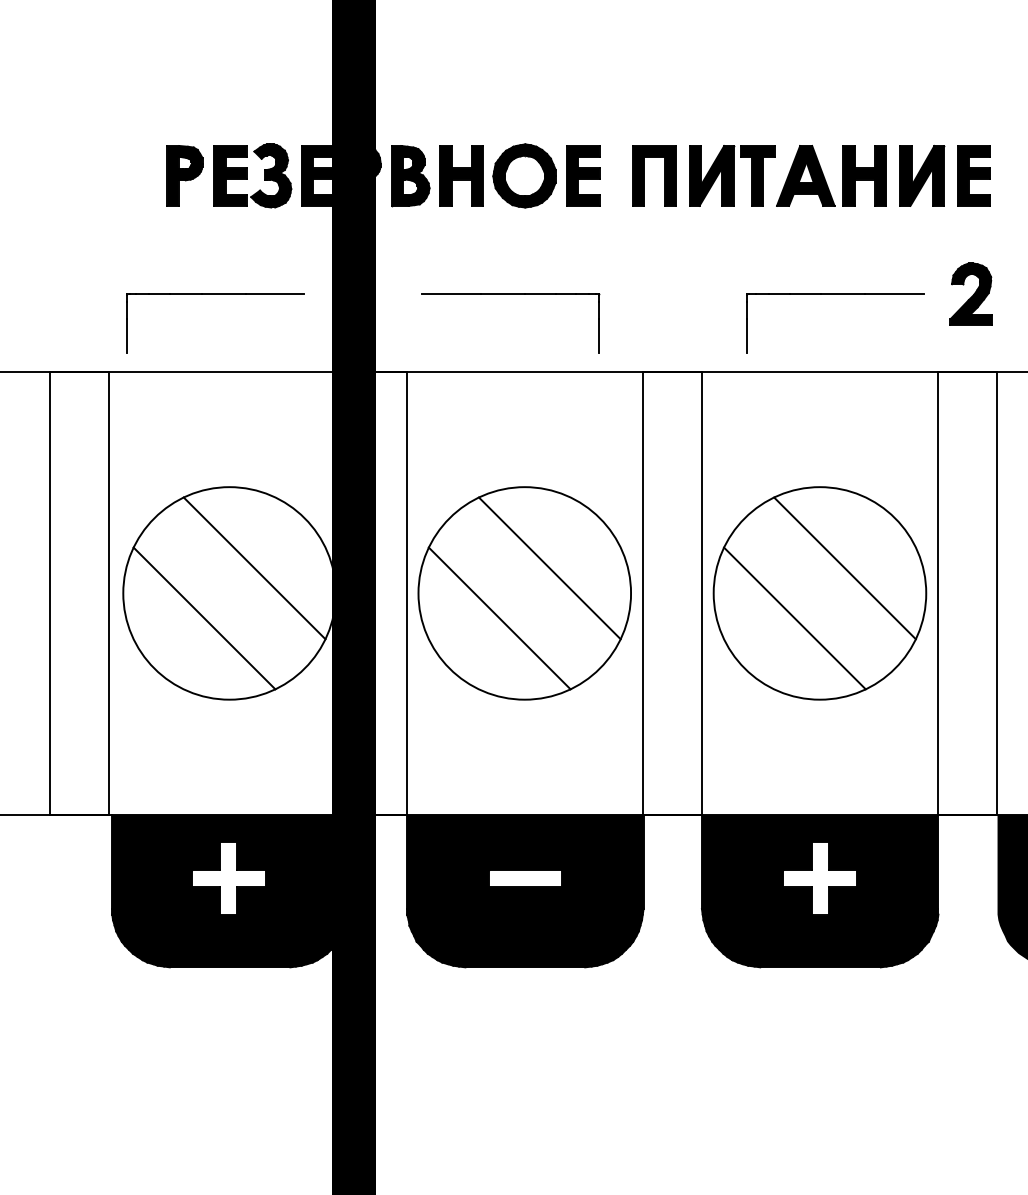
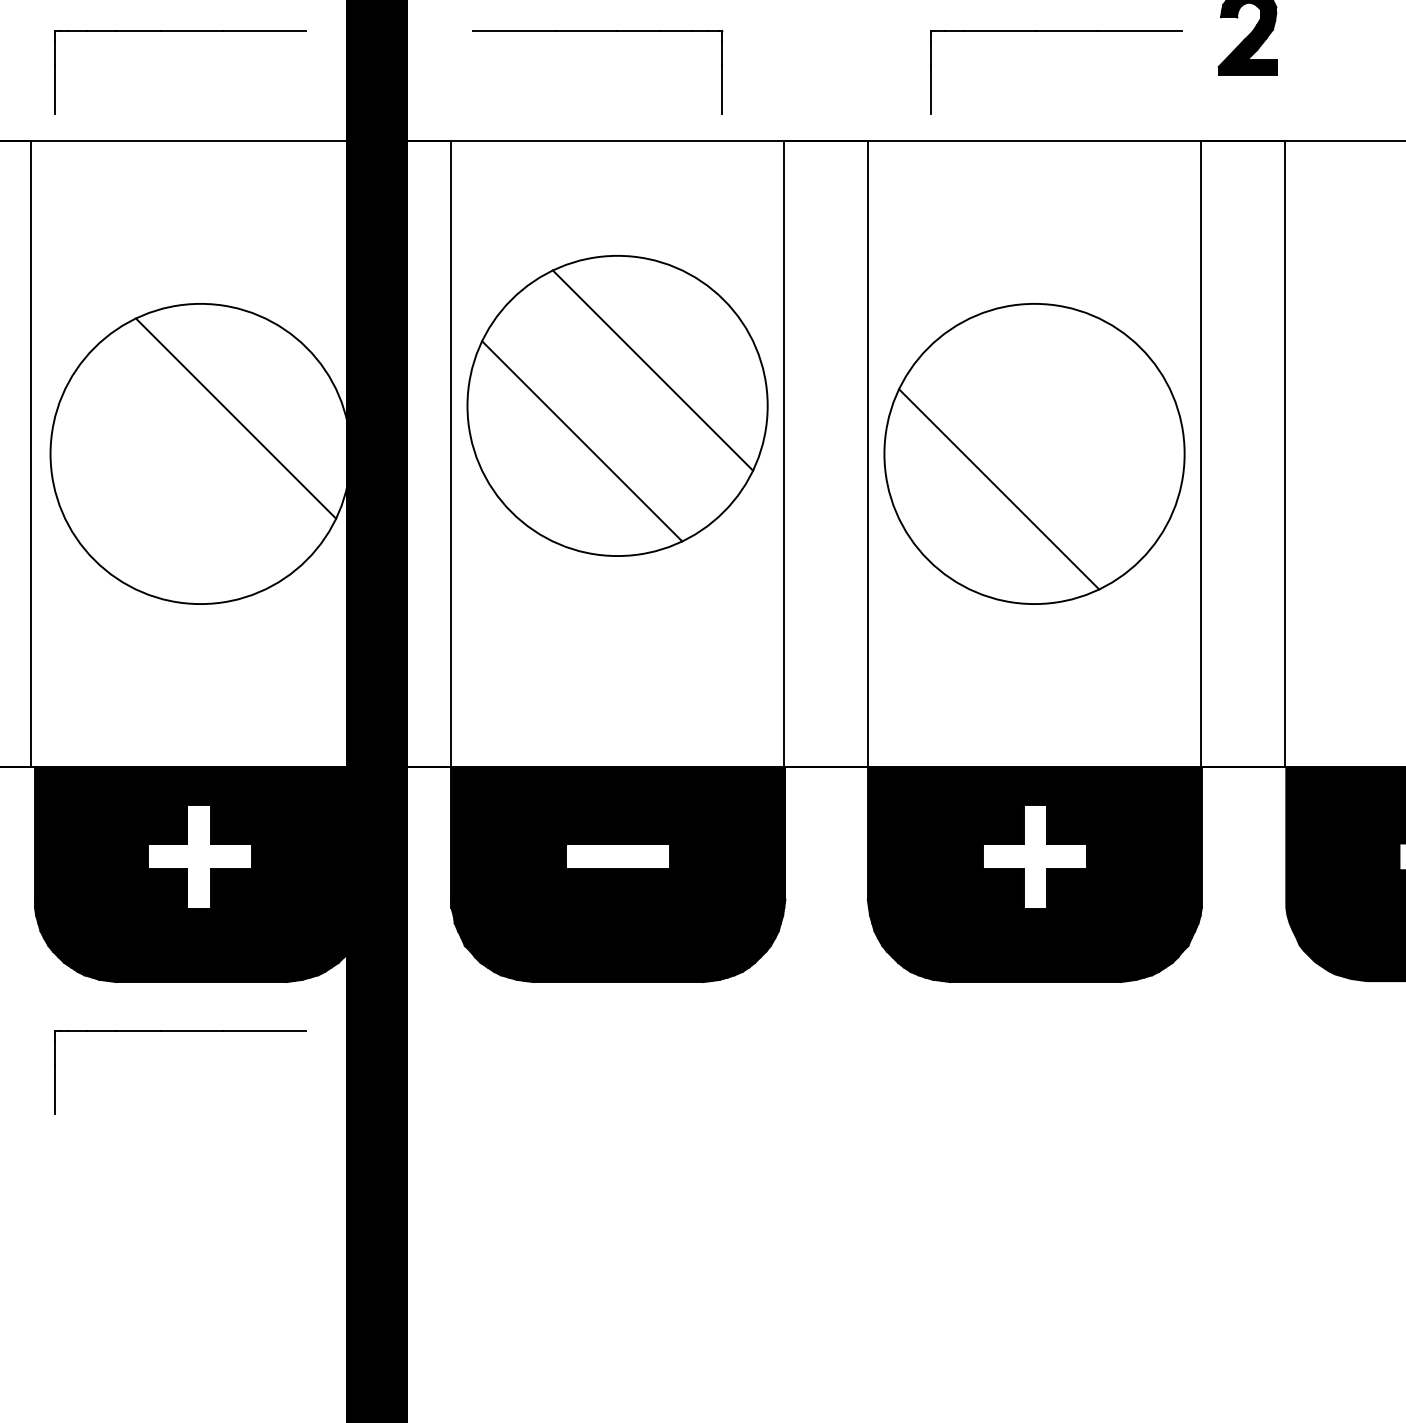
line: (844, 568) -> (1069, 418), removed
part: (524, 593) -> (617, 406), moved
line: (204, 618) -> (165, 489), removed
part: (215, 1002) -> (180, 1031), added

